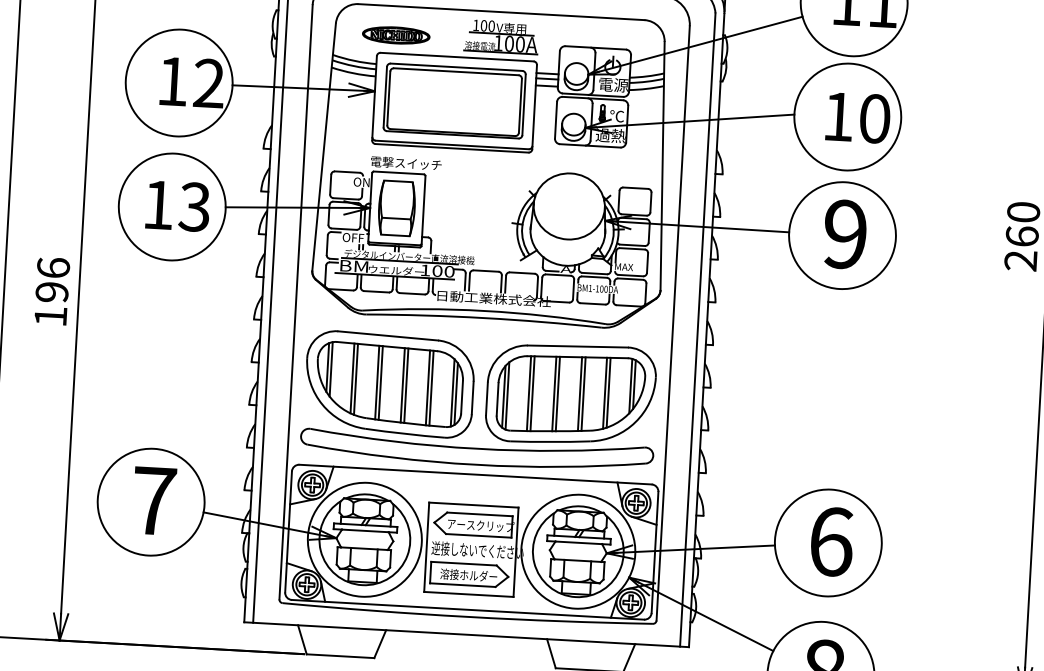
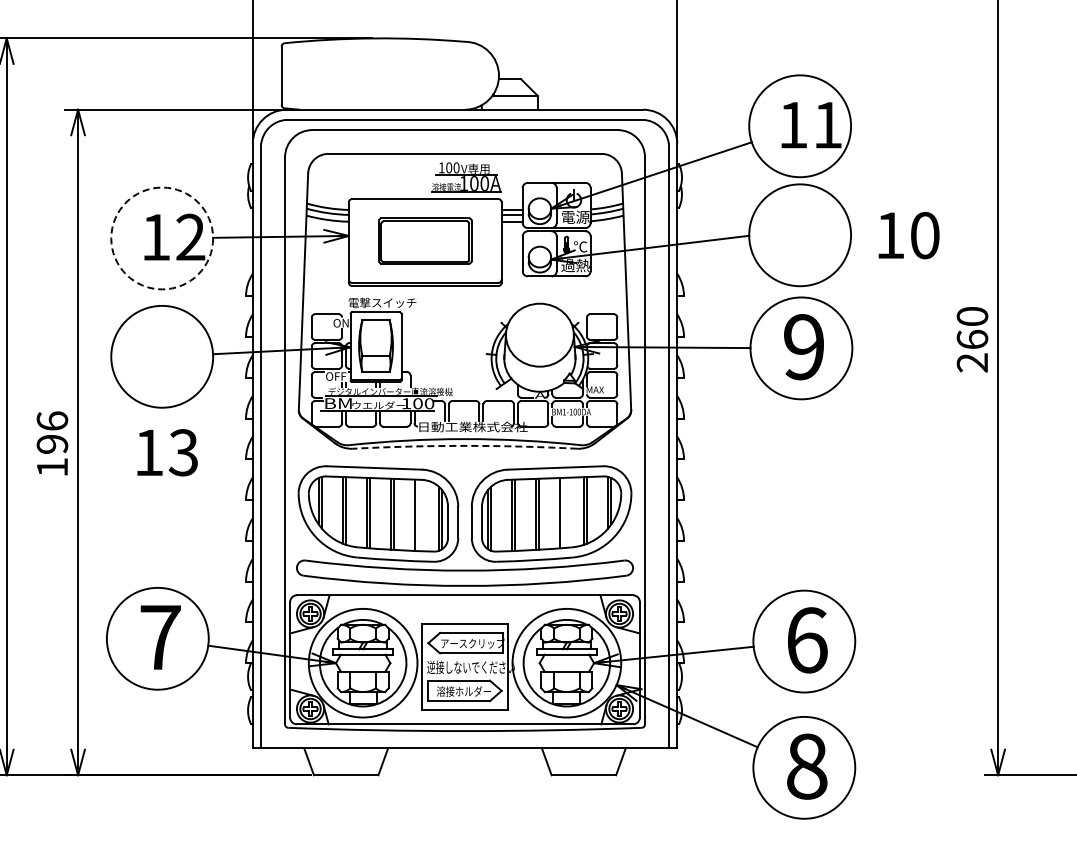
part: (395, 35) -> (365, 181), removed
circle: (179, 83) -> (162, 238), solid -> dashed
part: (454, 100) -> (425, 240), size x0.7
text: (857, 117) -> (908, 235), moved
text: (177, 205) -> (167, 452), moved
arc: (484, 317) -> (465, 445), solid -> dashed
line: (431, 388) -> (418, 515), removed
line: (583, 393) -> (563, 512), removed

